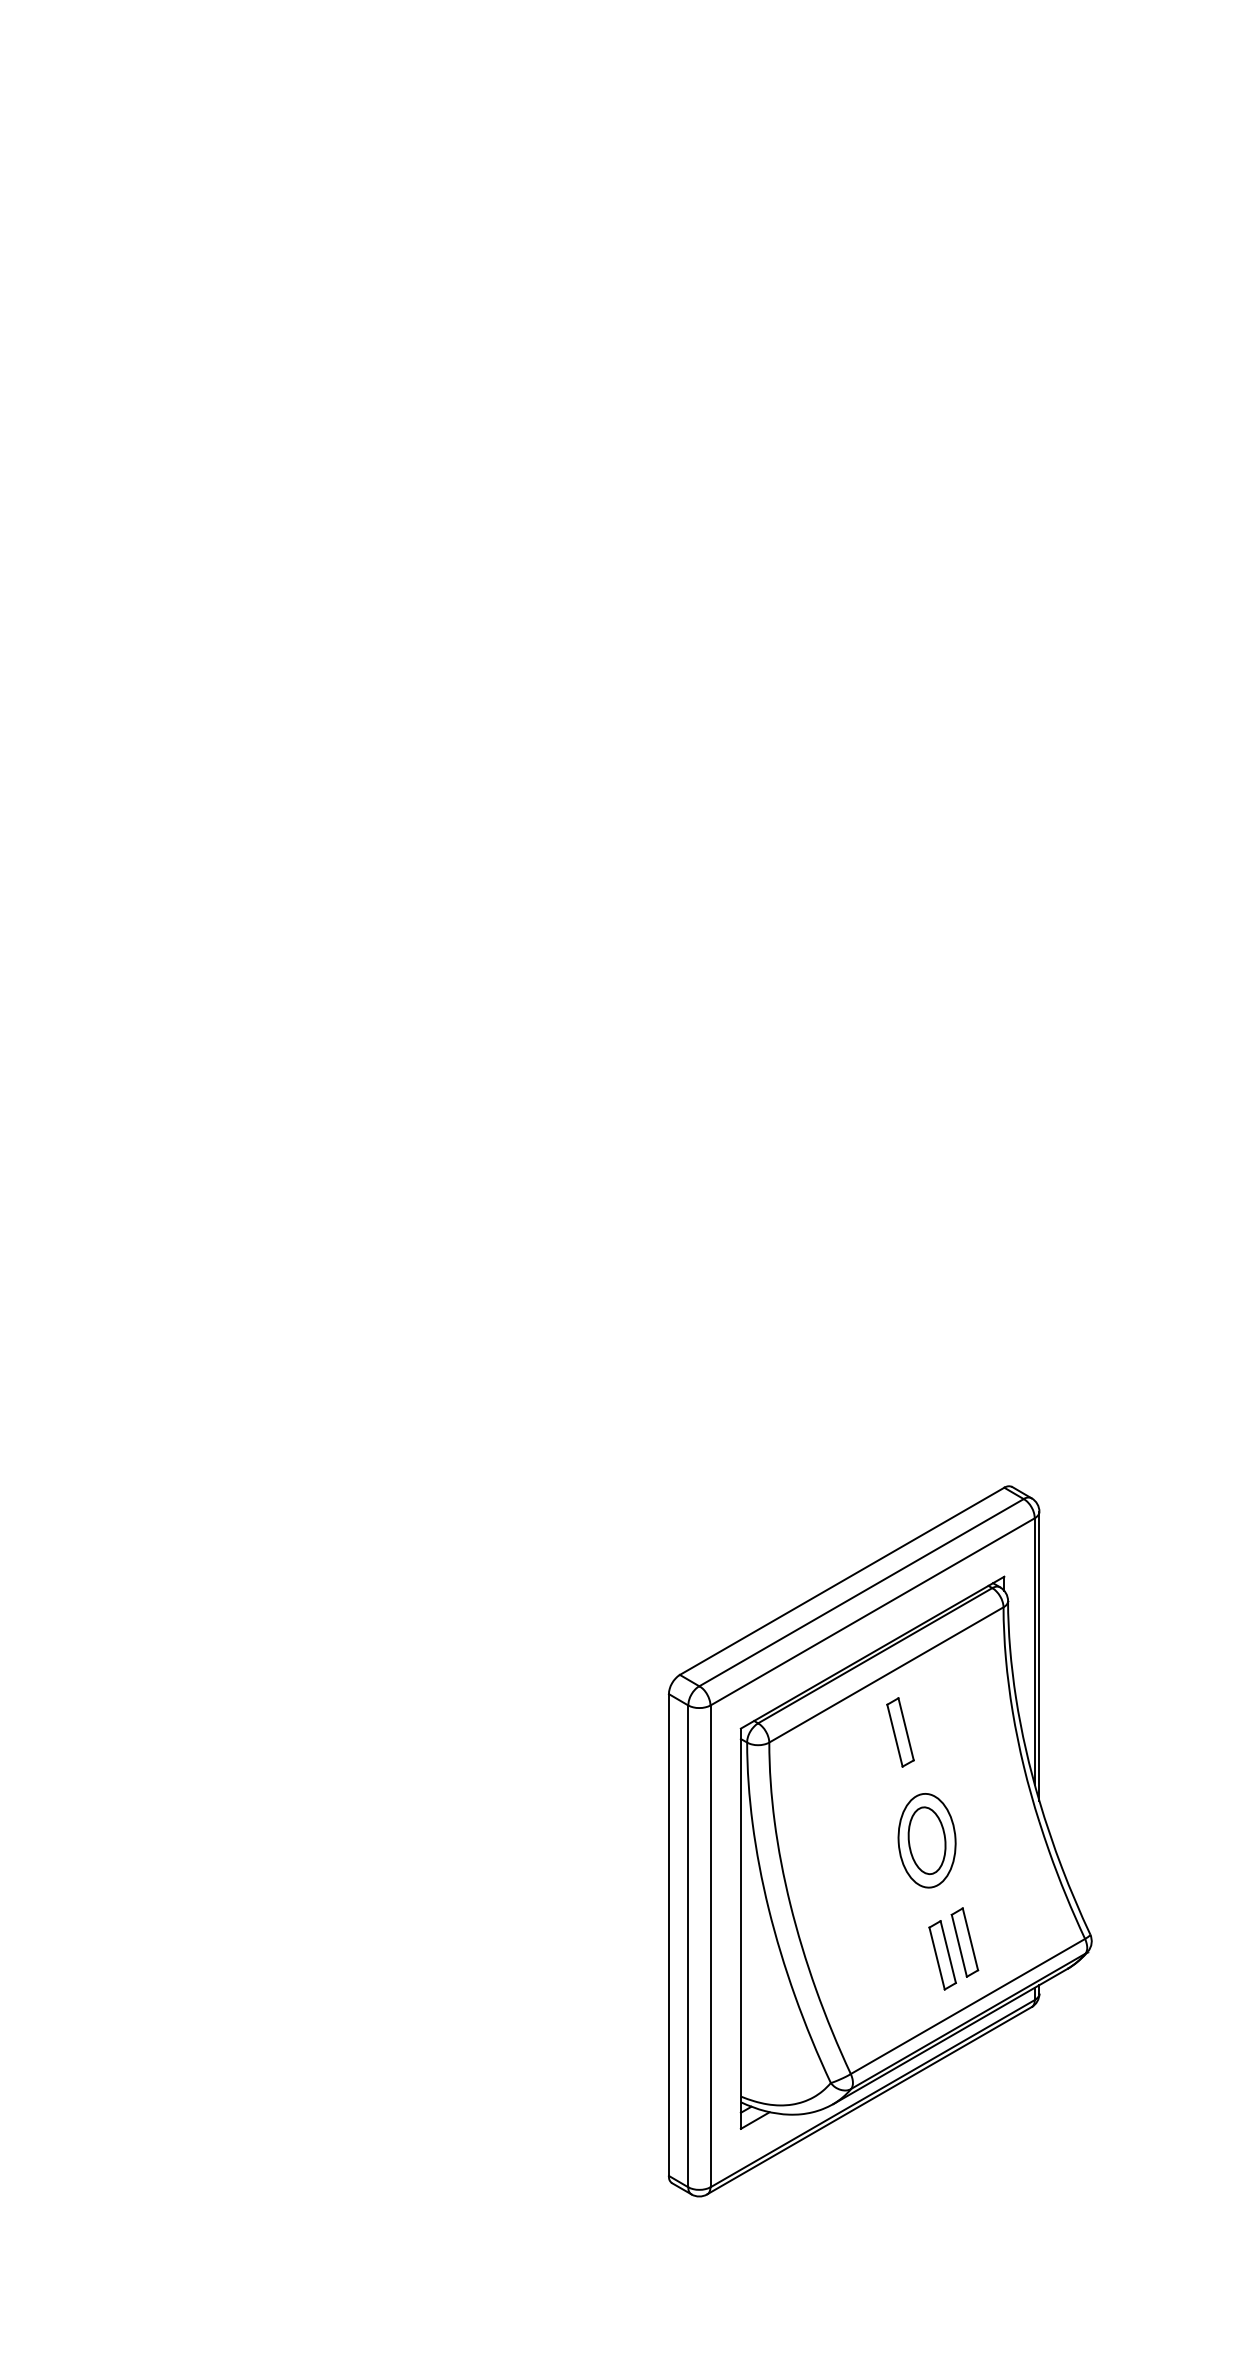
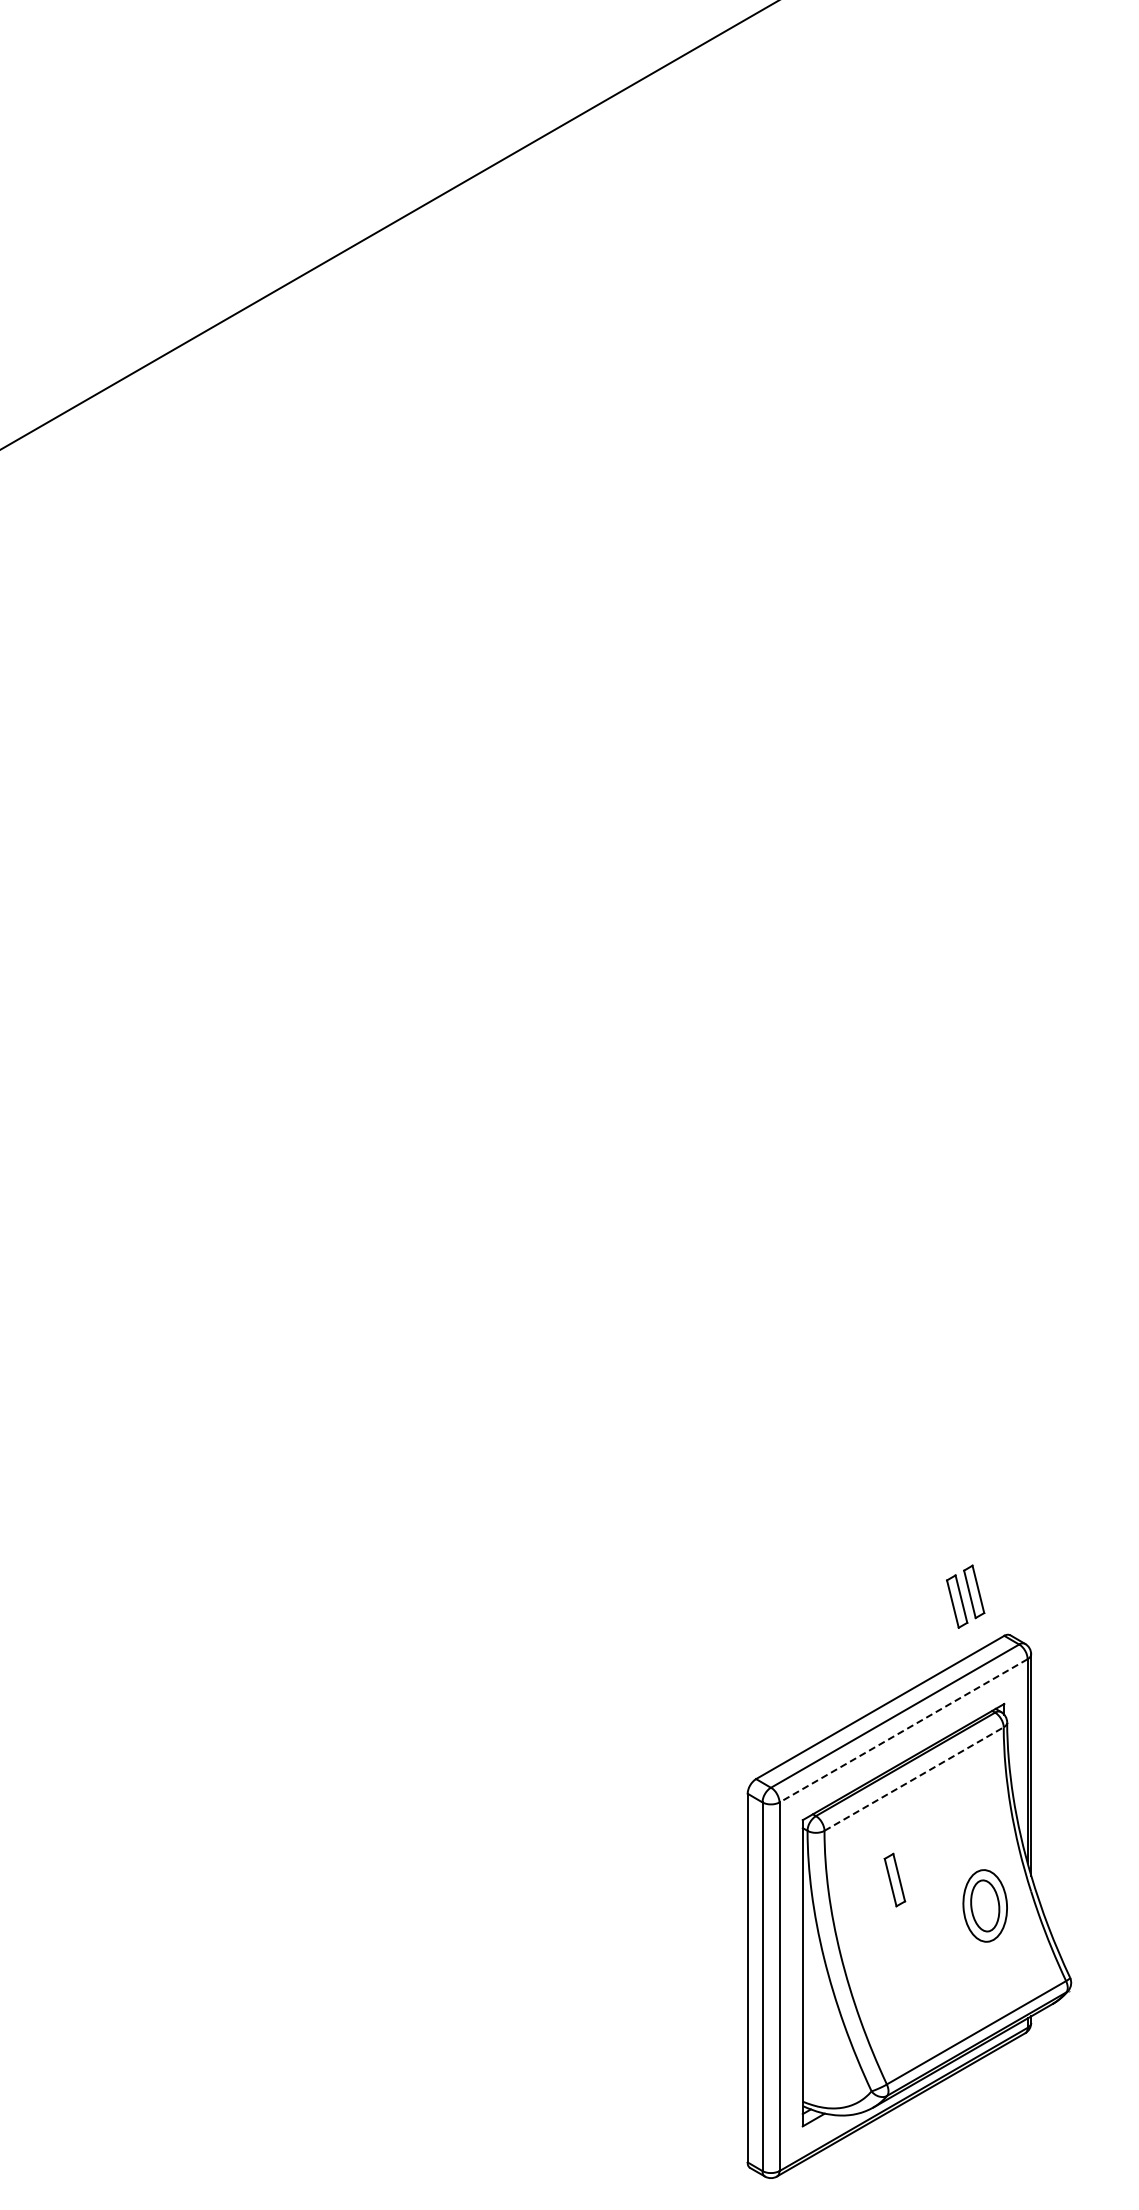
line: (872, 1612) -> (903, 1731), solid -> dashed
line: (886, 1674) -> (914, 1778), solid -> dashed
part: (899, 1731) -> (894, 1879), moved
part: (926, 1840) -> (984, 1905), moved
part: (953, 1948) -> (965, 1596), moved

